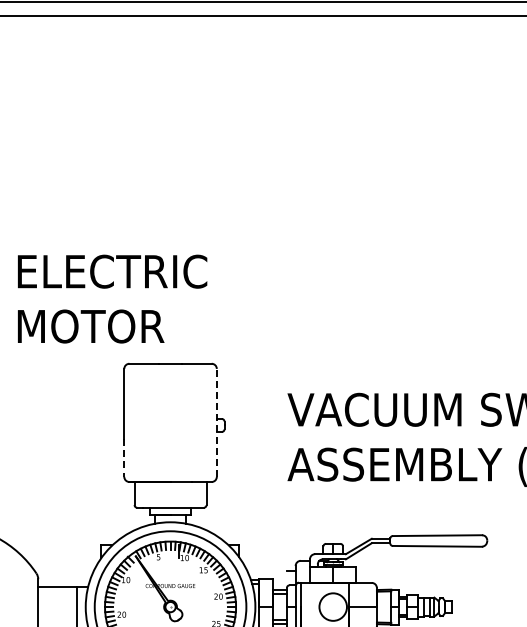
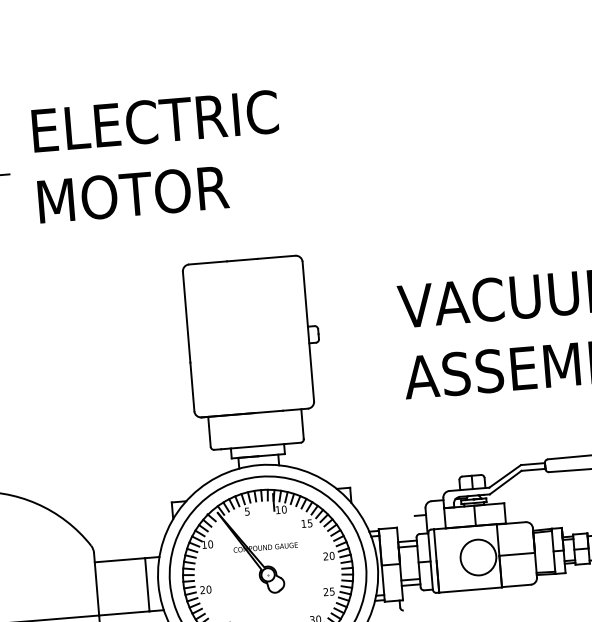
text: (112, 298) -> (158, 156), moved
line: (216, 422) -> (307, 331), dashed -> solid
line: (124, 458) -> (192, 387), dashed -> solid

